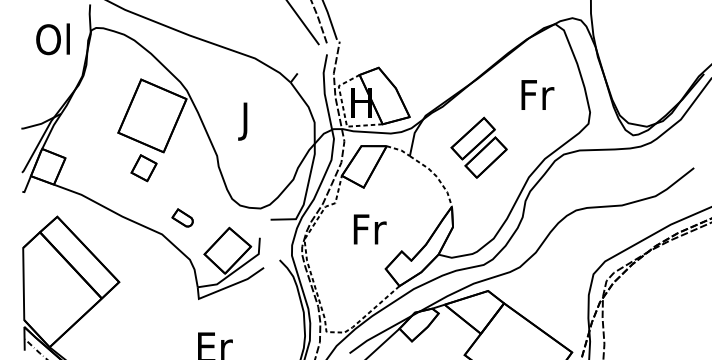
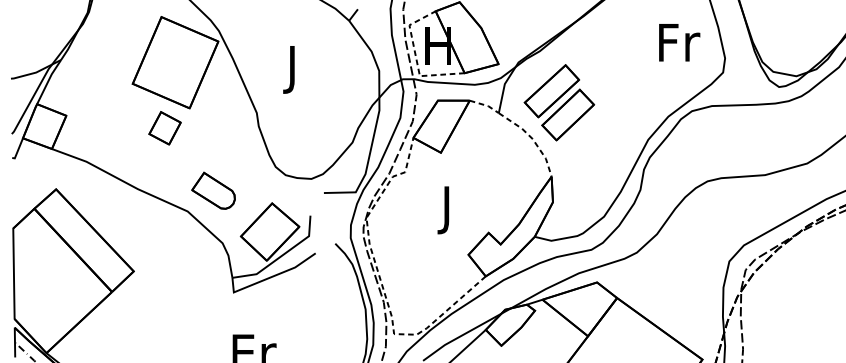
text: (537, 94) -> (679, 42), moved
part: (478, 147) -> (558, 102), moved
part: (182, 217) -> (213, 190), size x1.67
text: (369, 233) -> (448, 210), Fr -> J

